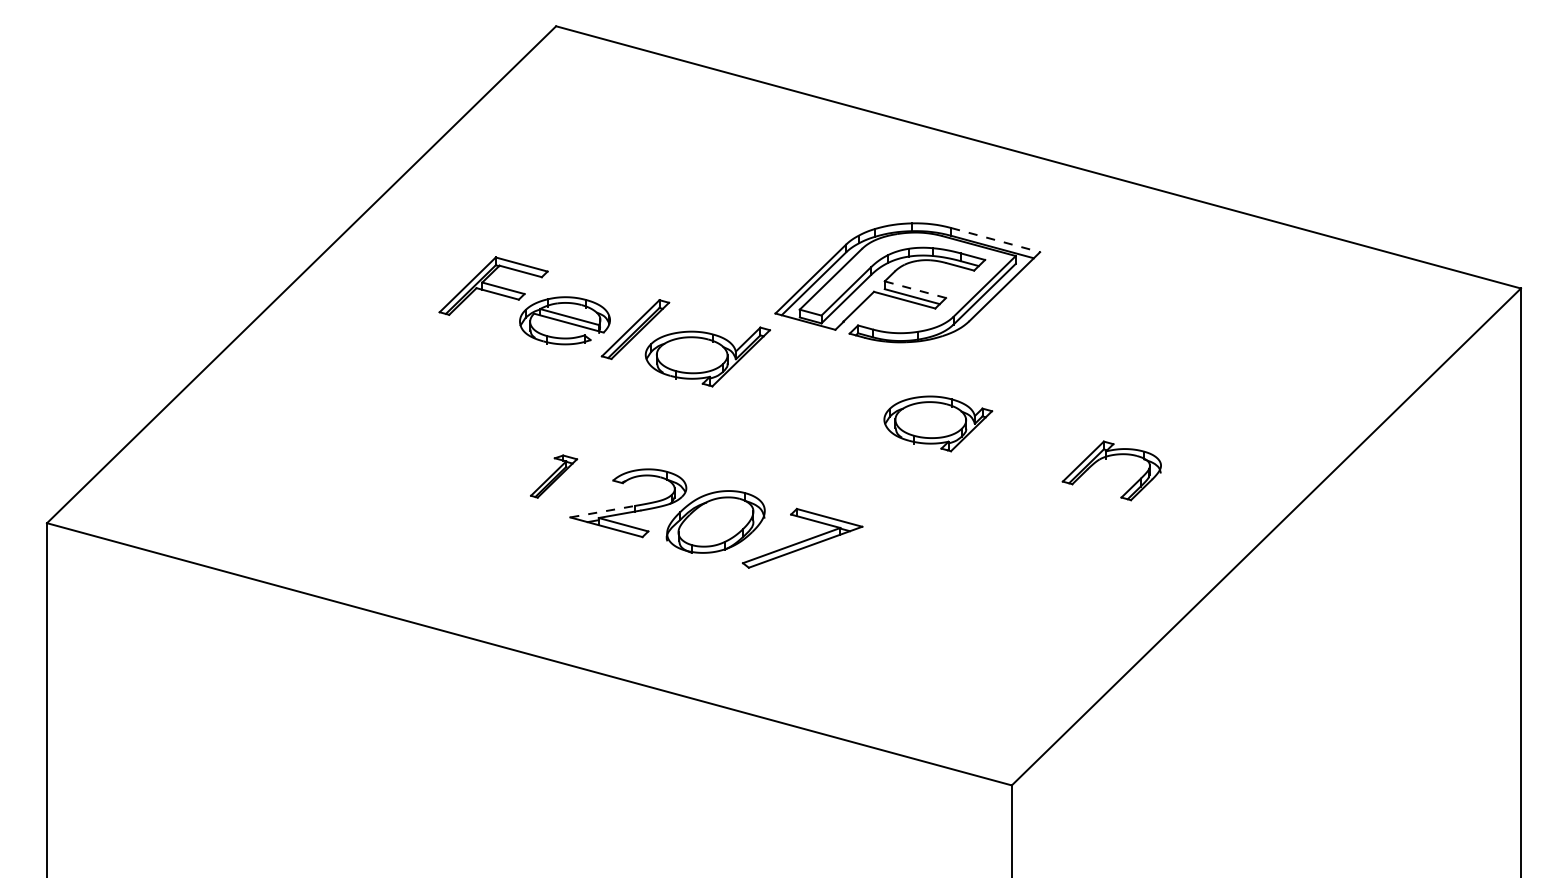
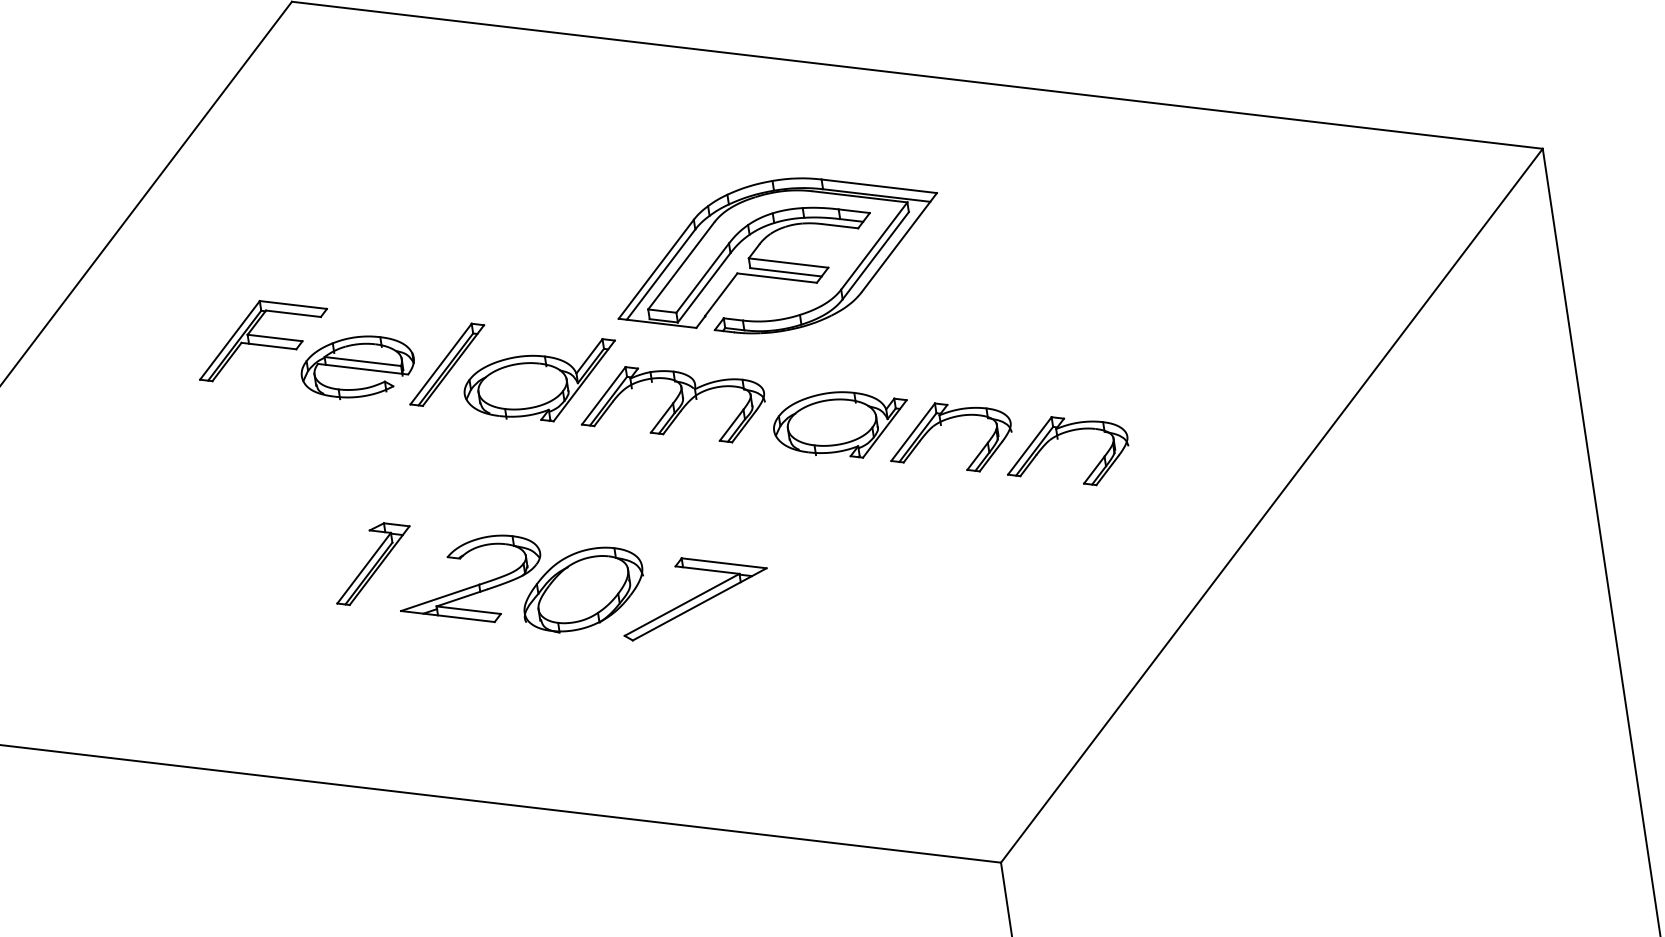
line: (996, 240) -> (880, 186), dashed -> solid
line: (915, 289) -> (788, 262), dashed -> solid
part: (807, 387) -> (672, 404), added
part: (1016, 435) -> (941, 425), added
part: (553, 476) -> (372, 563), size x1.43
line: (602, 511) -> (440, 597), dashed -> solid

